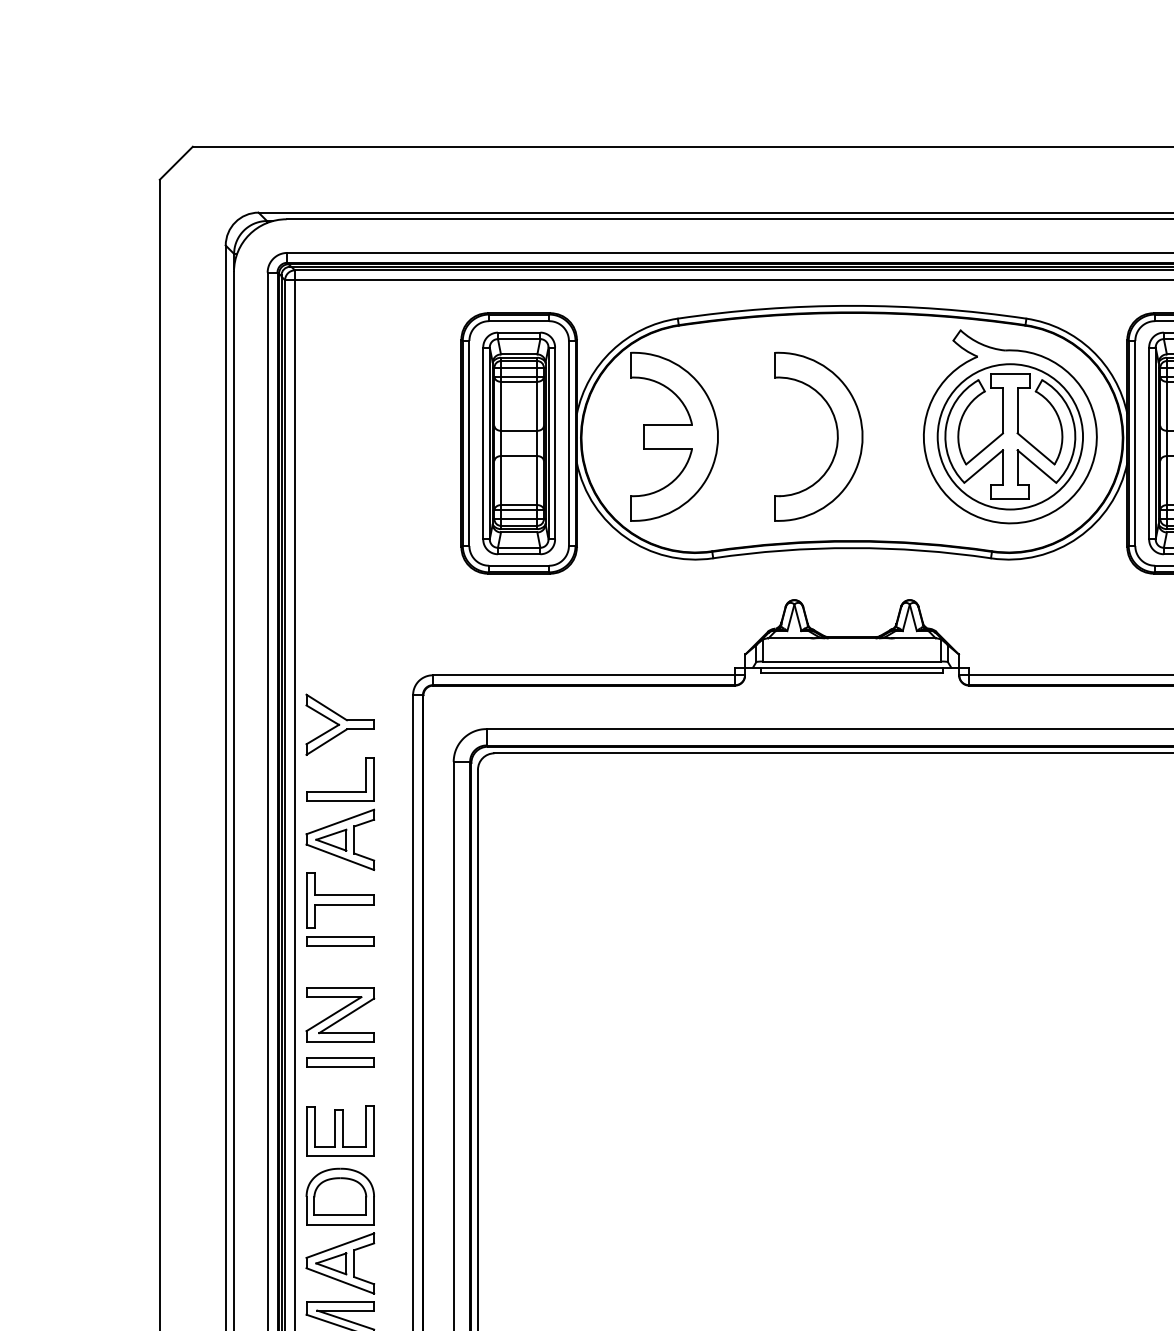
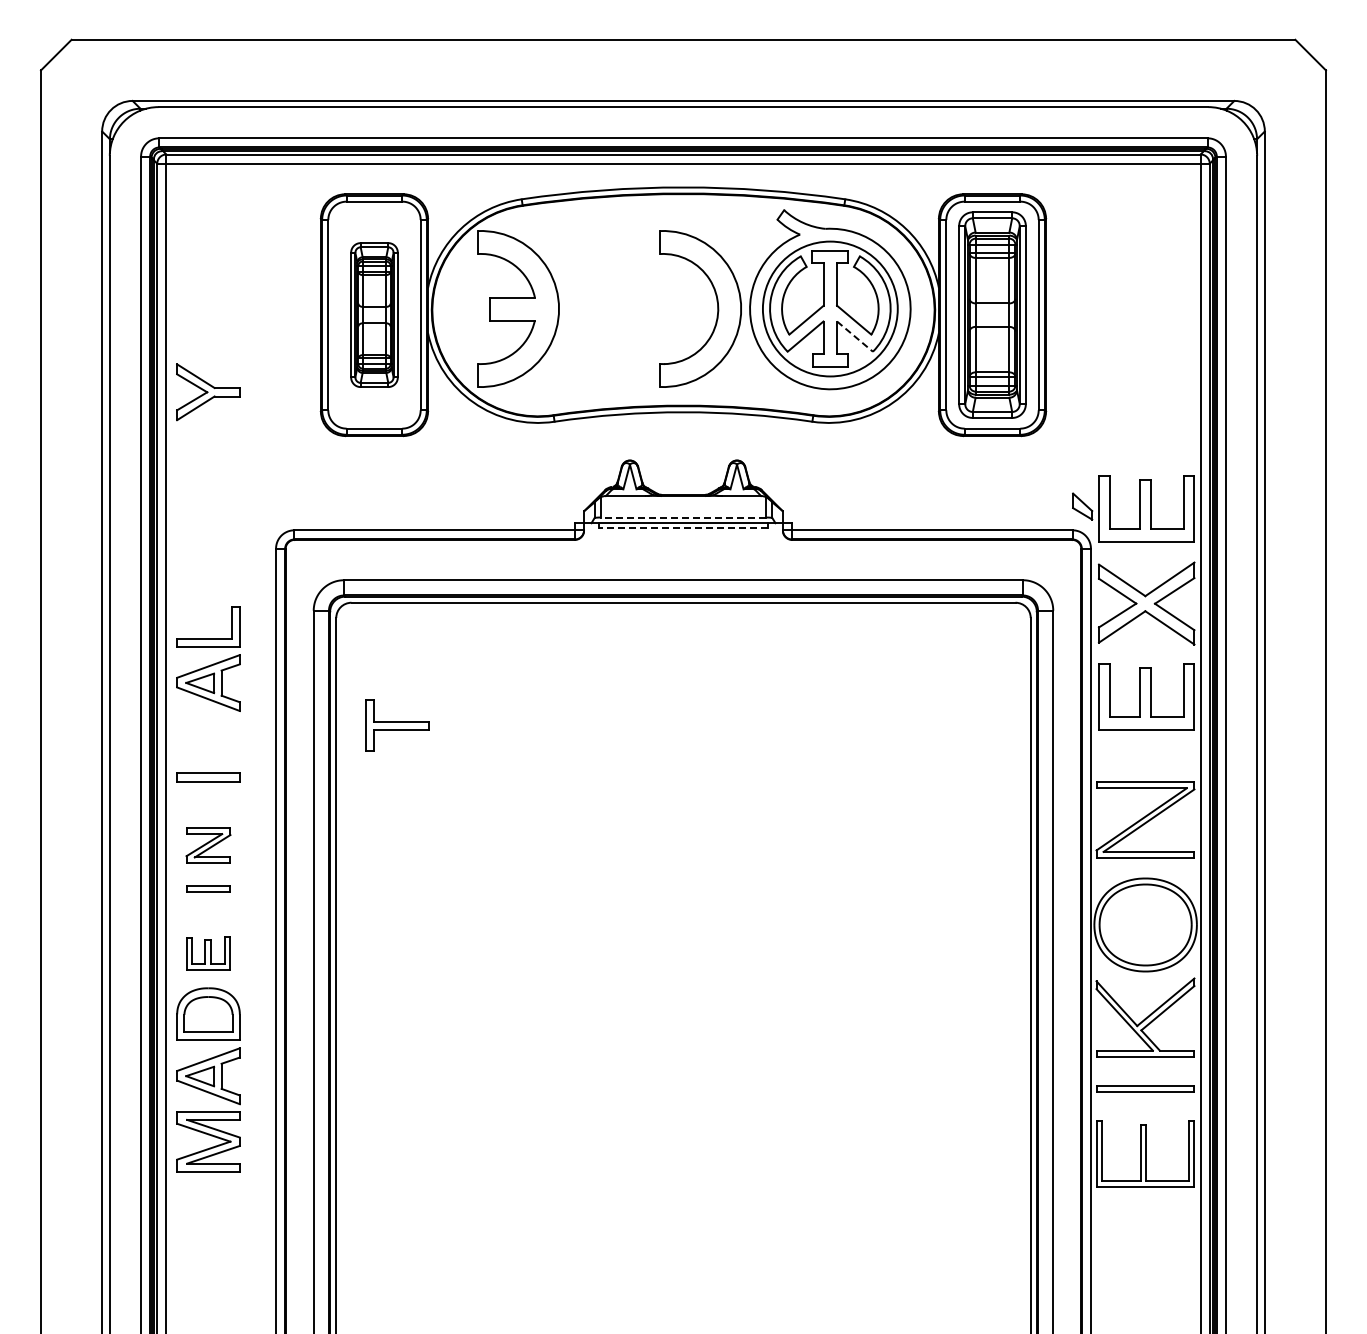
part: (837, 436) -> (717, 308), moved
part: (519, 442) -> (374, 314), size x0.7
line: (1037, 466) -> (855, 336), solid -> dashed
line: (852, 661) -> (683, 517), solid -> dashed
line: (851, 672) -> (682, 527), solid -> dashed
part: (340, 725) -> (208, 392), moved
part: (340, 899) -> (397, 725), moved
part: (340, 1014) -> (208, 845), size x0.7
part: (340, 1062) -> (208, 889), size x0.7
part: (340, 1131) -> (208, 953), size x0.7

